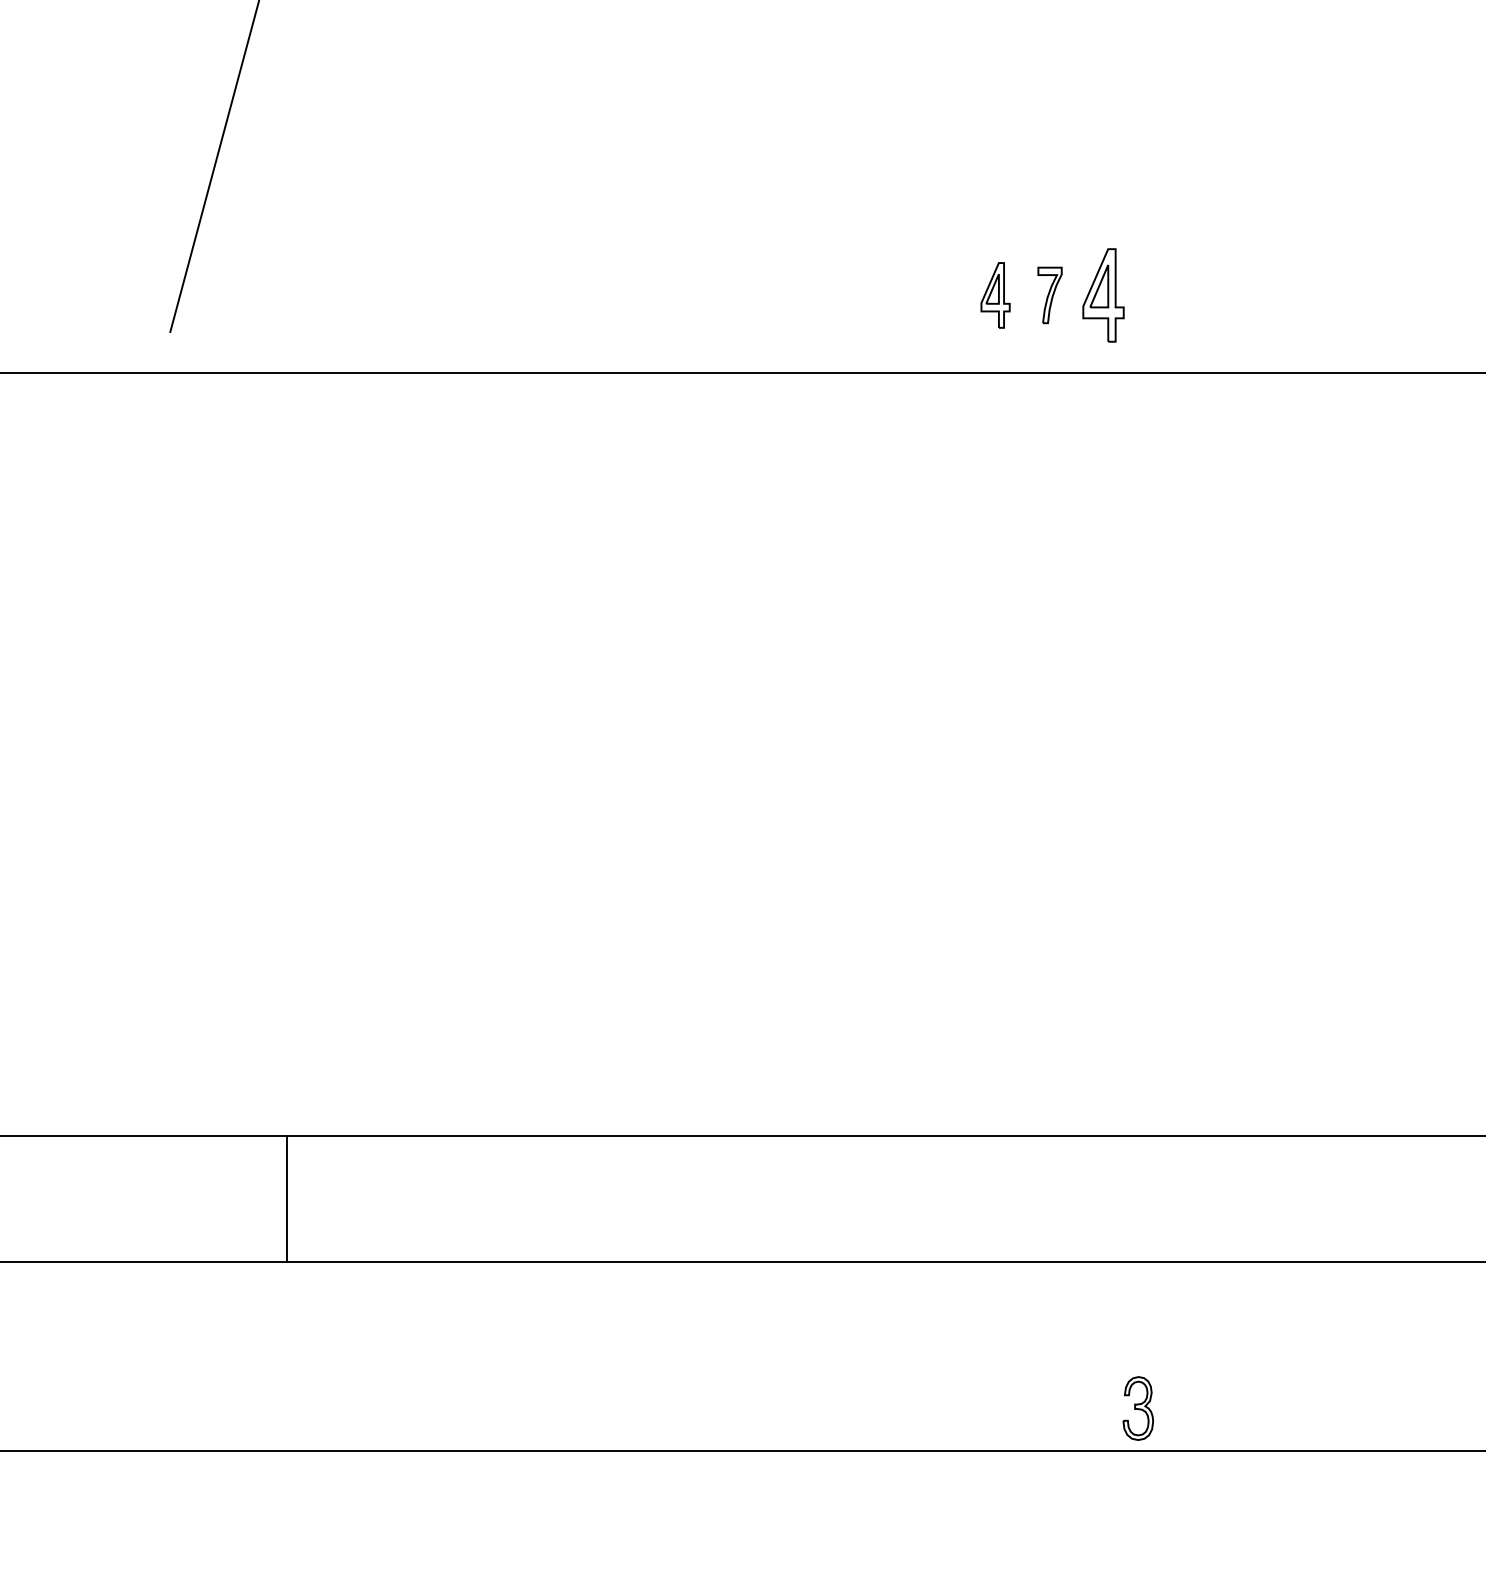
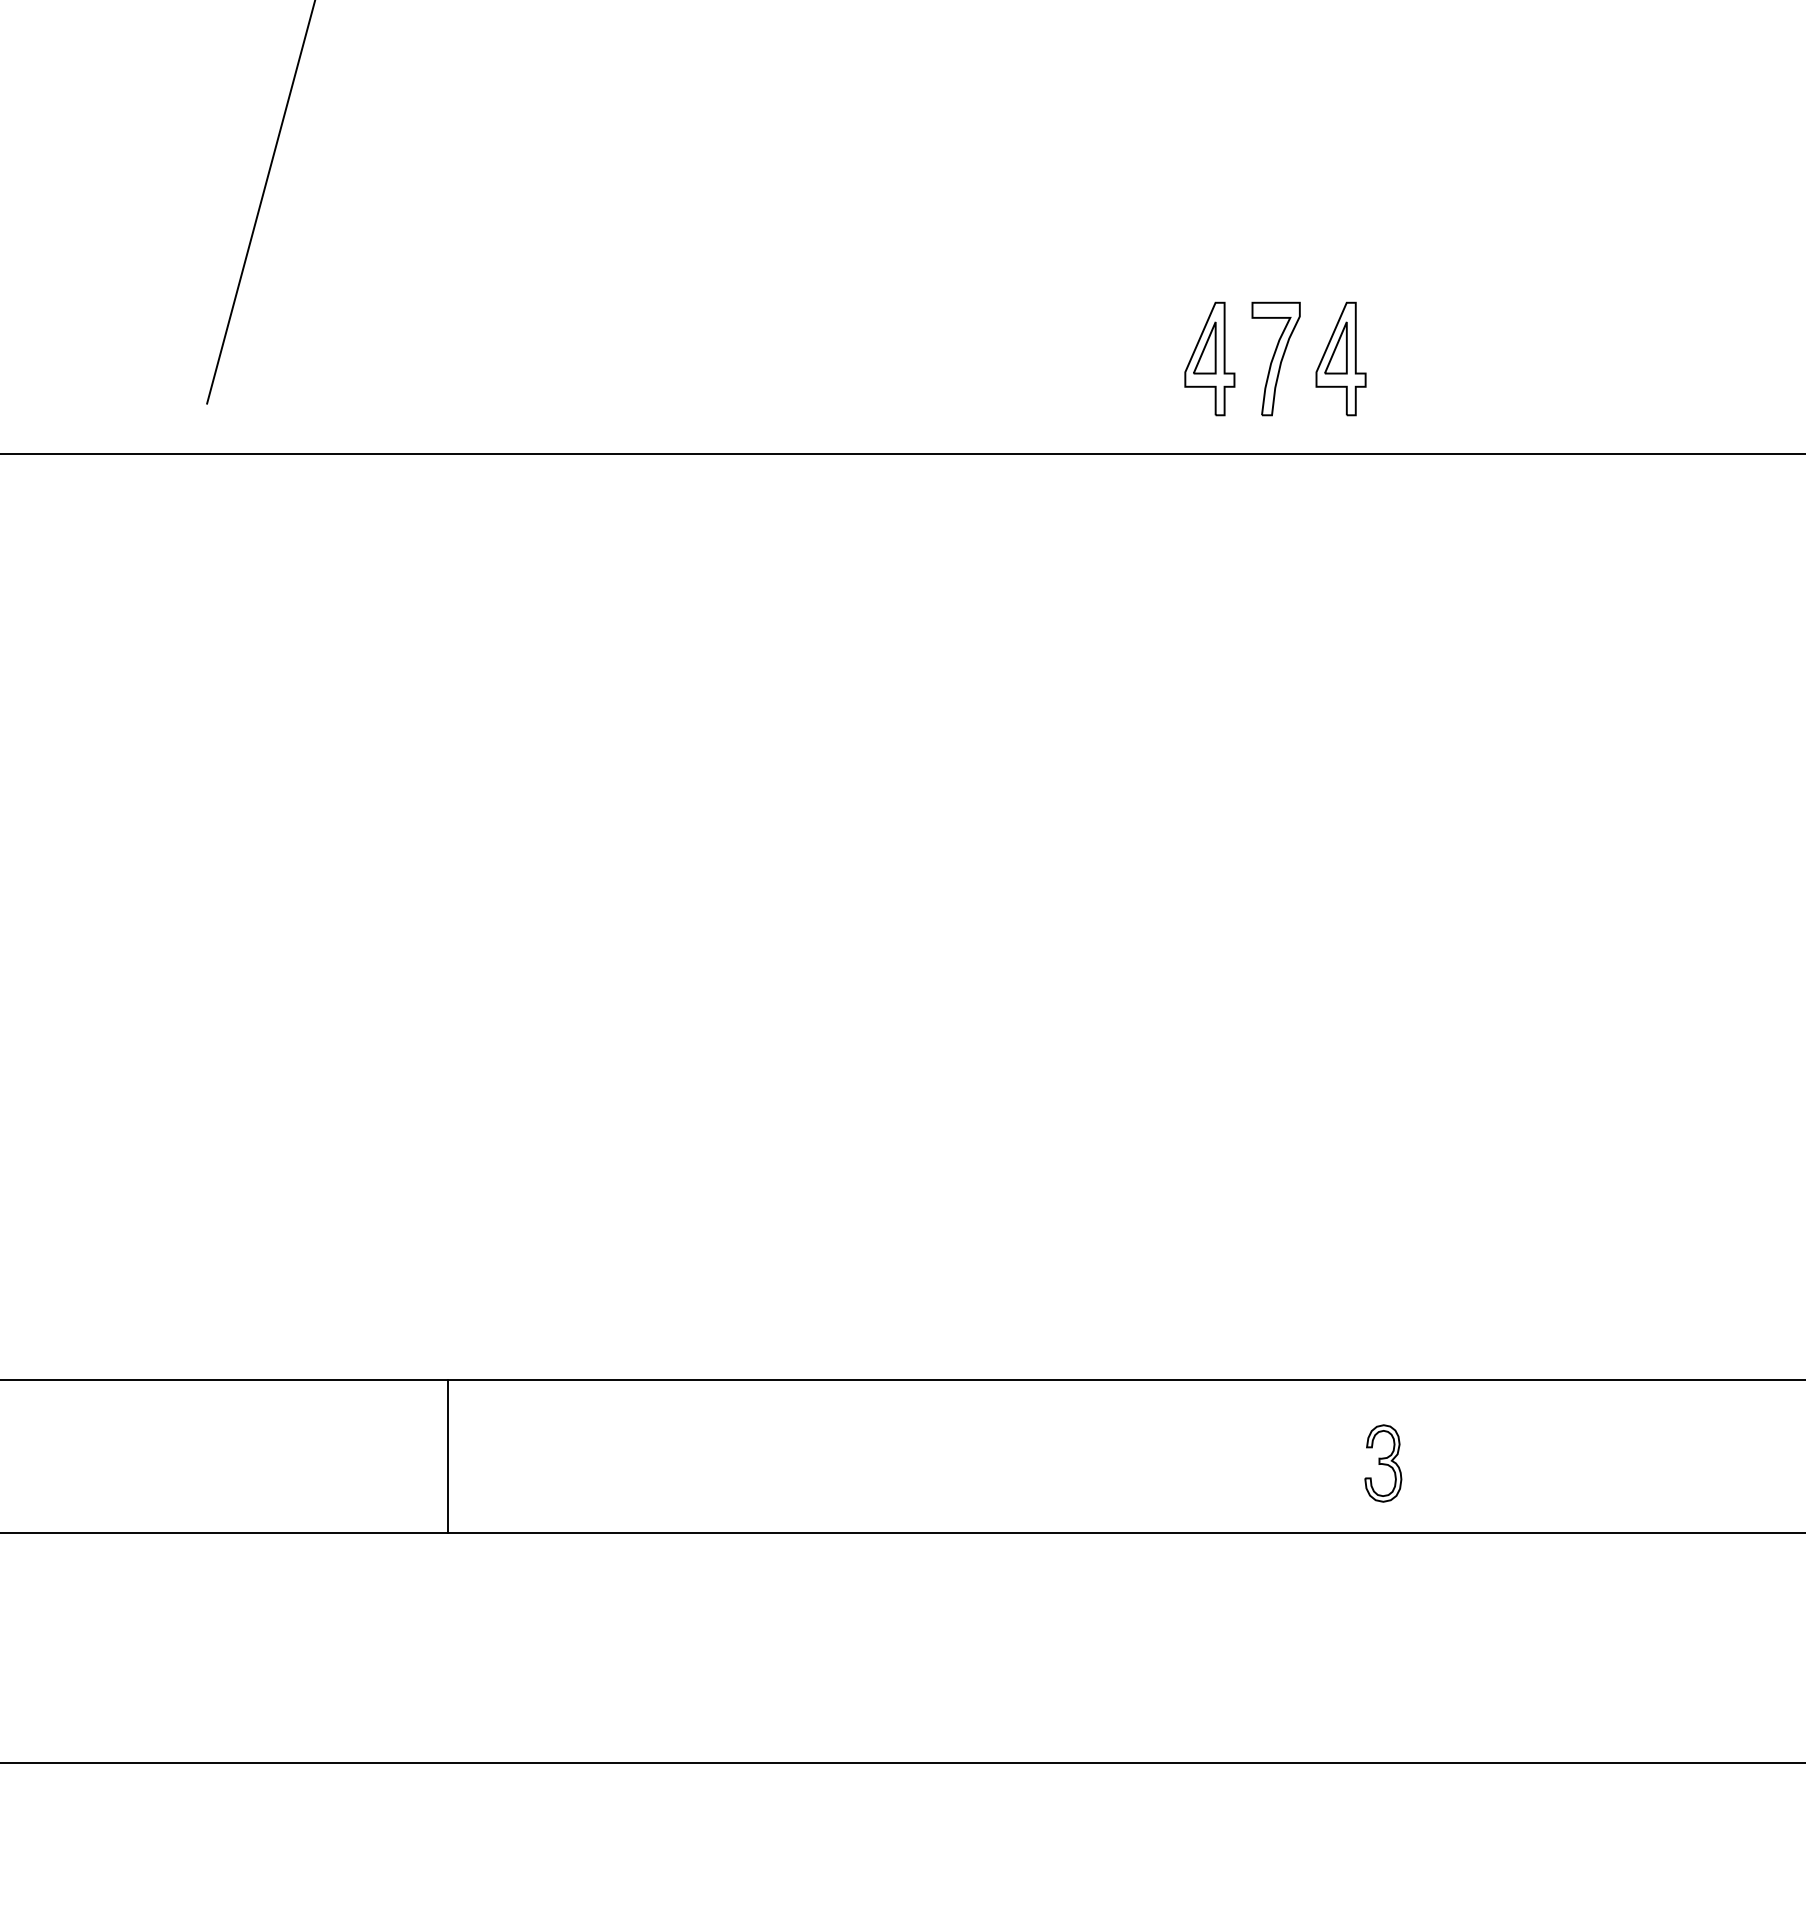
part: (995, 295) -> (1209, 358), size x1.43
part: (1049, 295) -> (1275, 358), size x1.67
line: (287, 1198) -> (448, 1456), moved
part: (1138, 1408) -> (1383, 1463), moved

